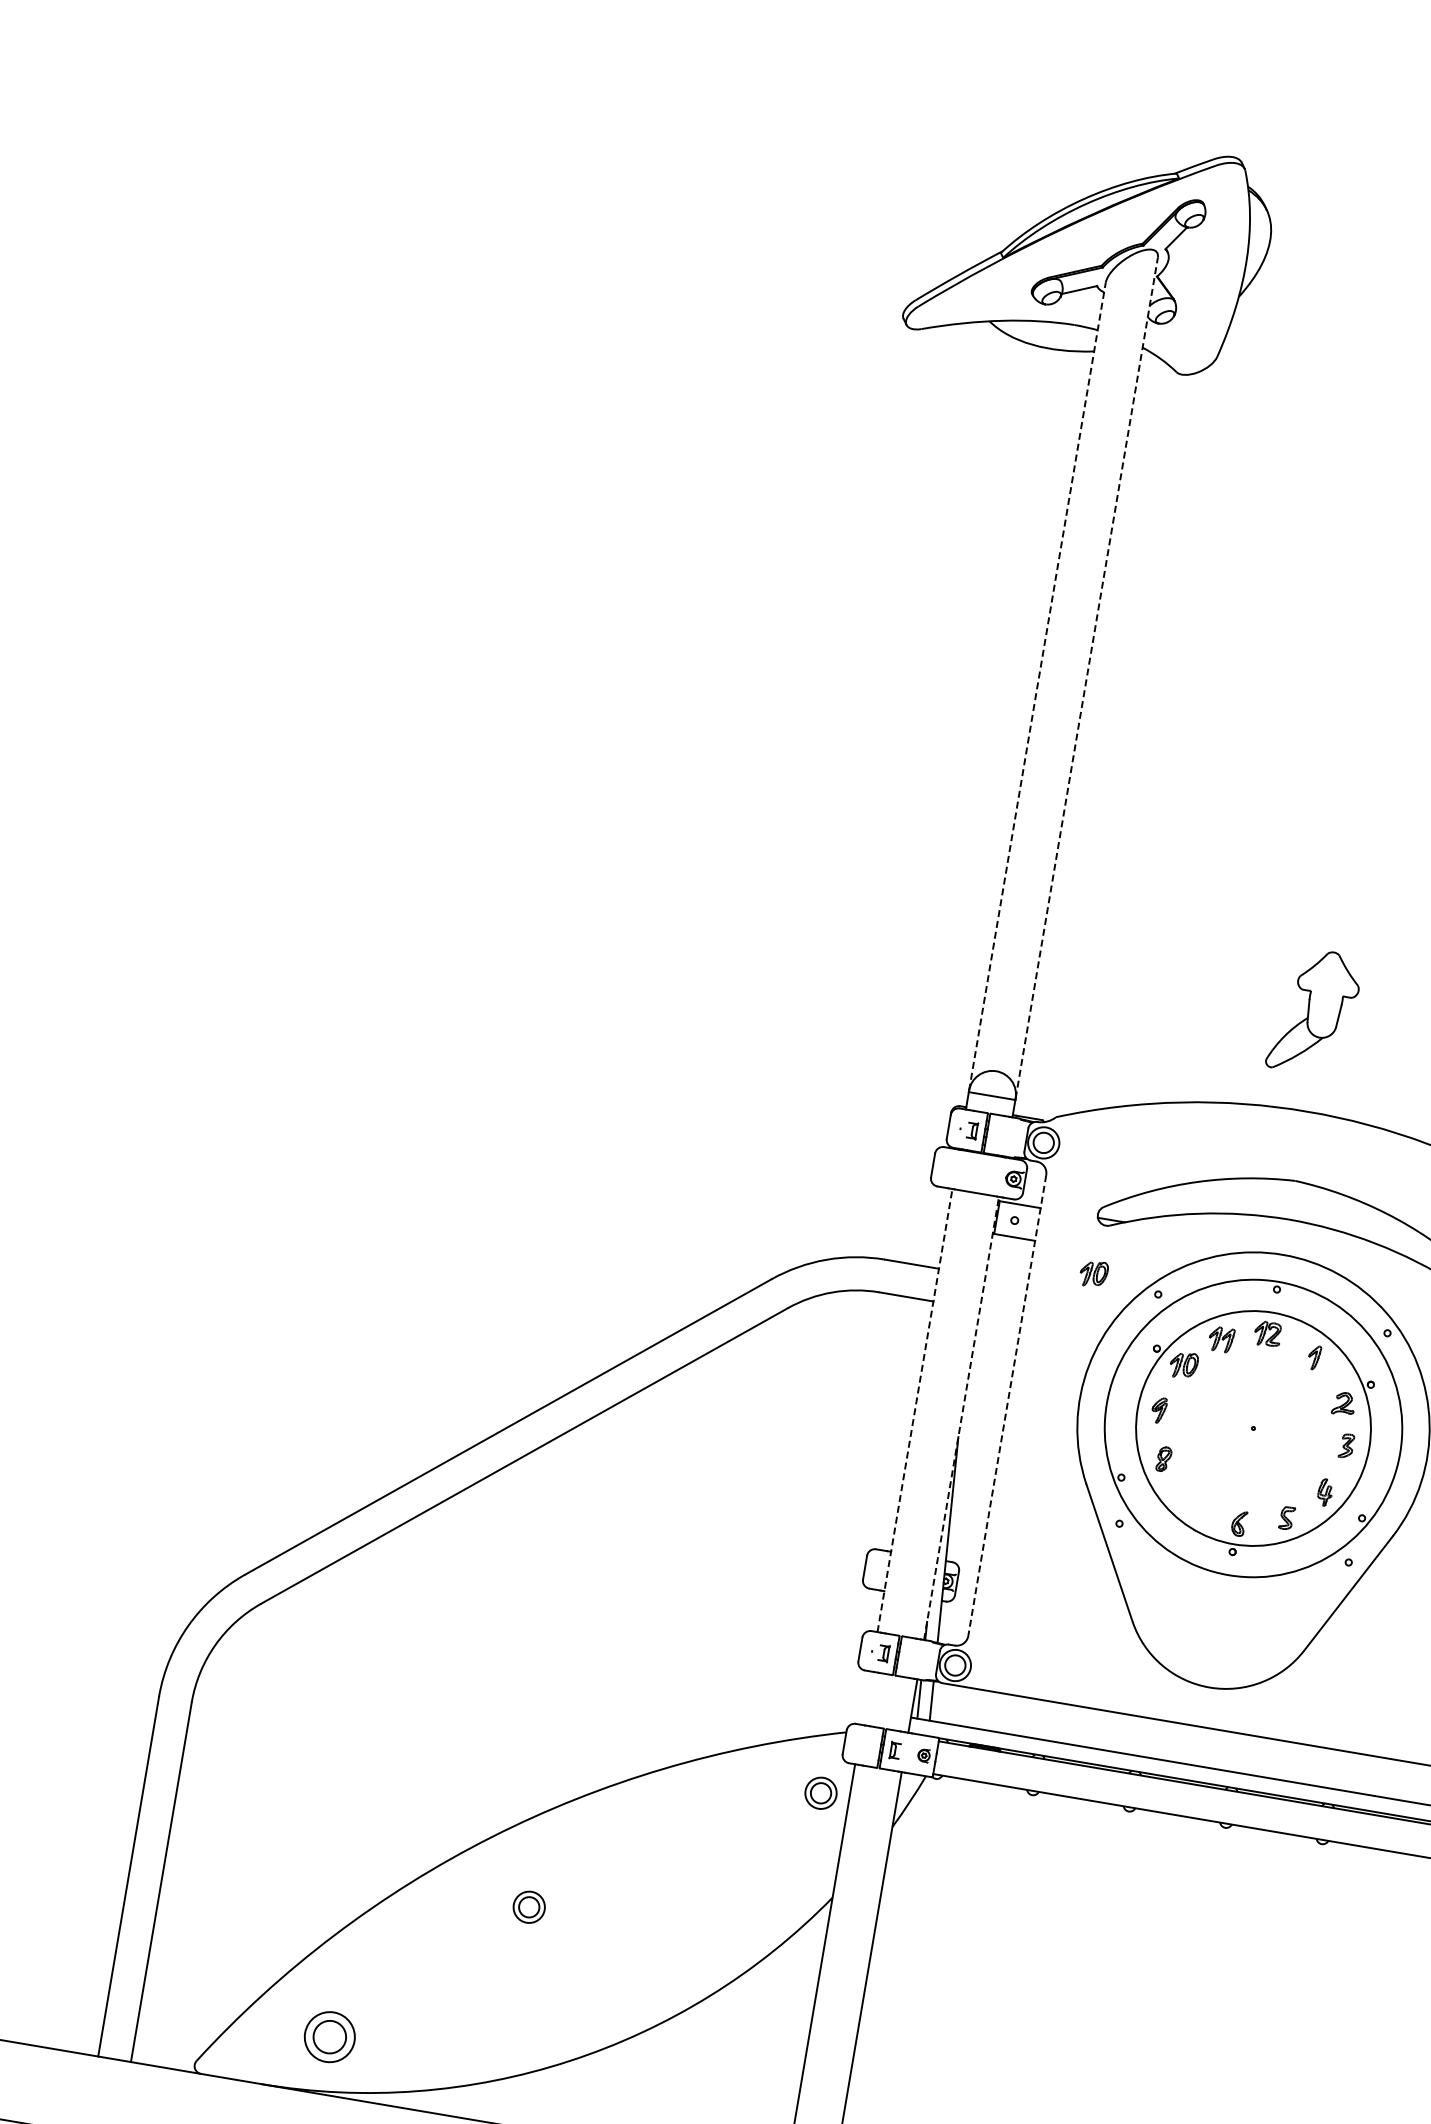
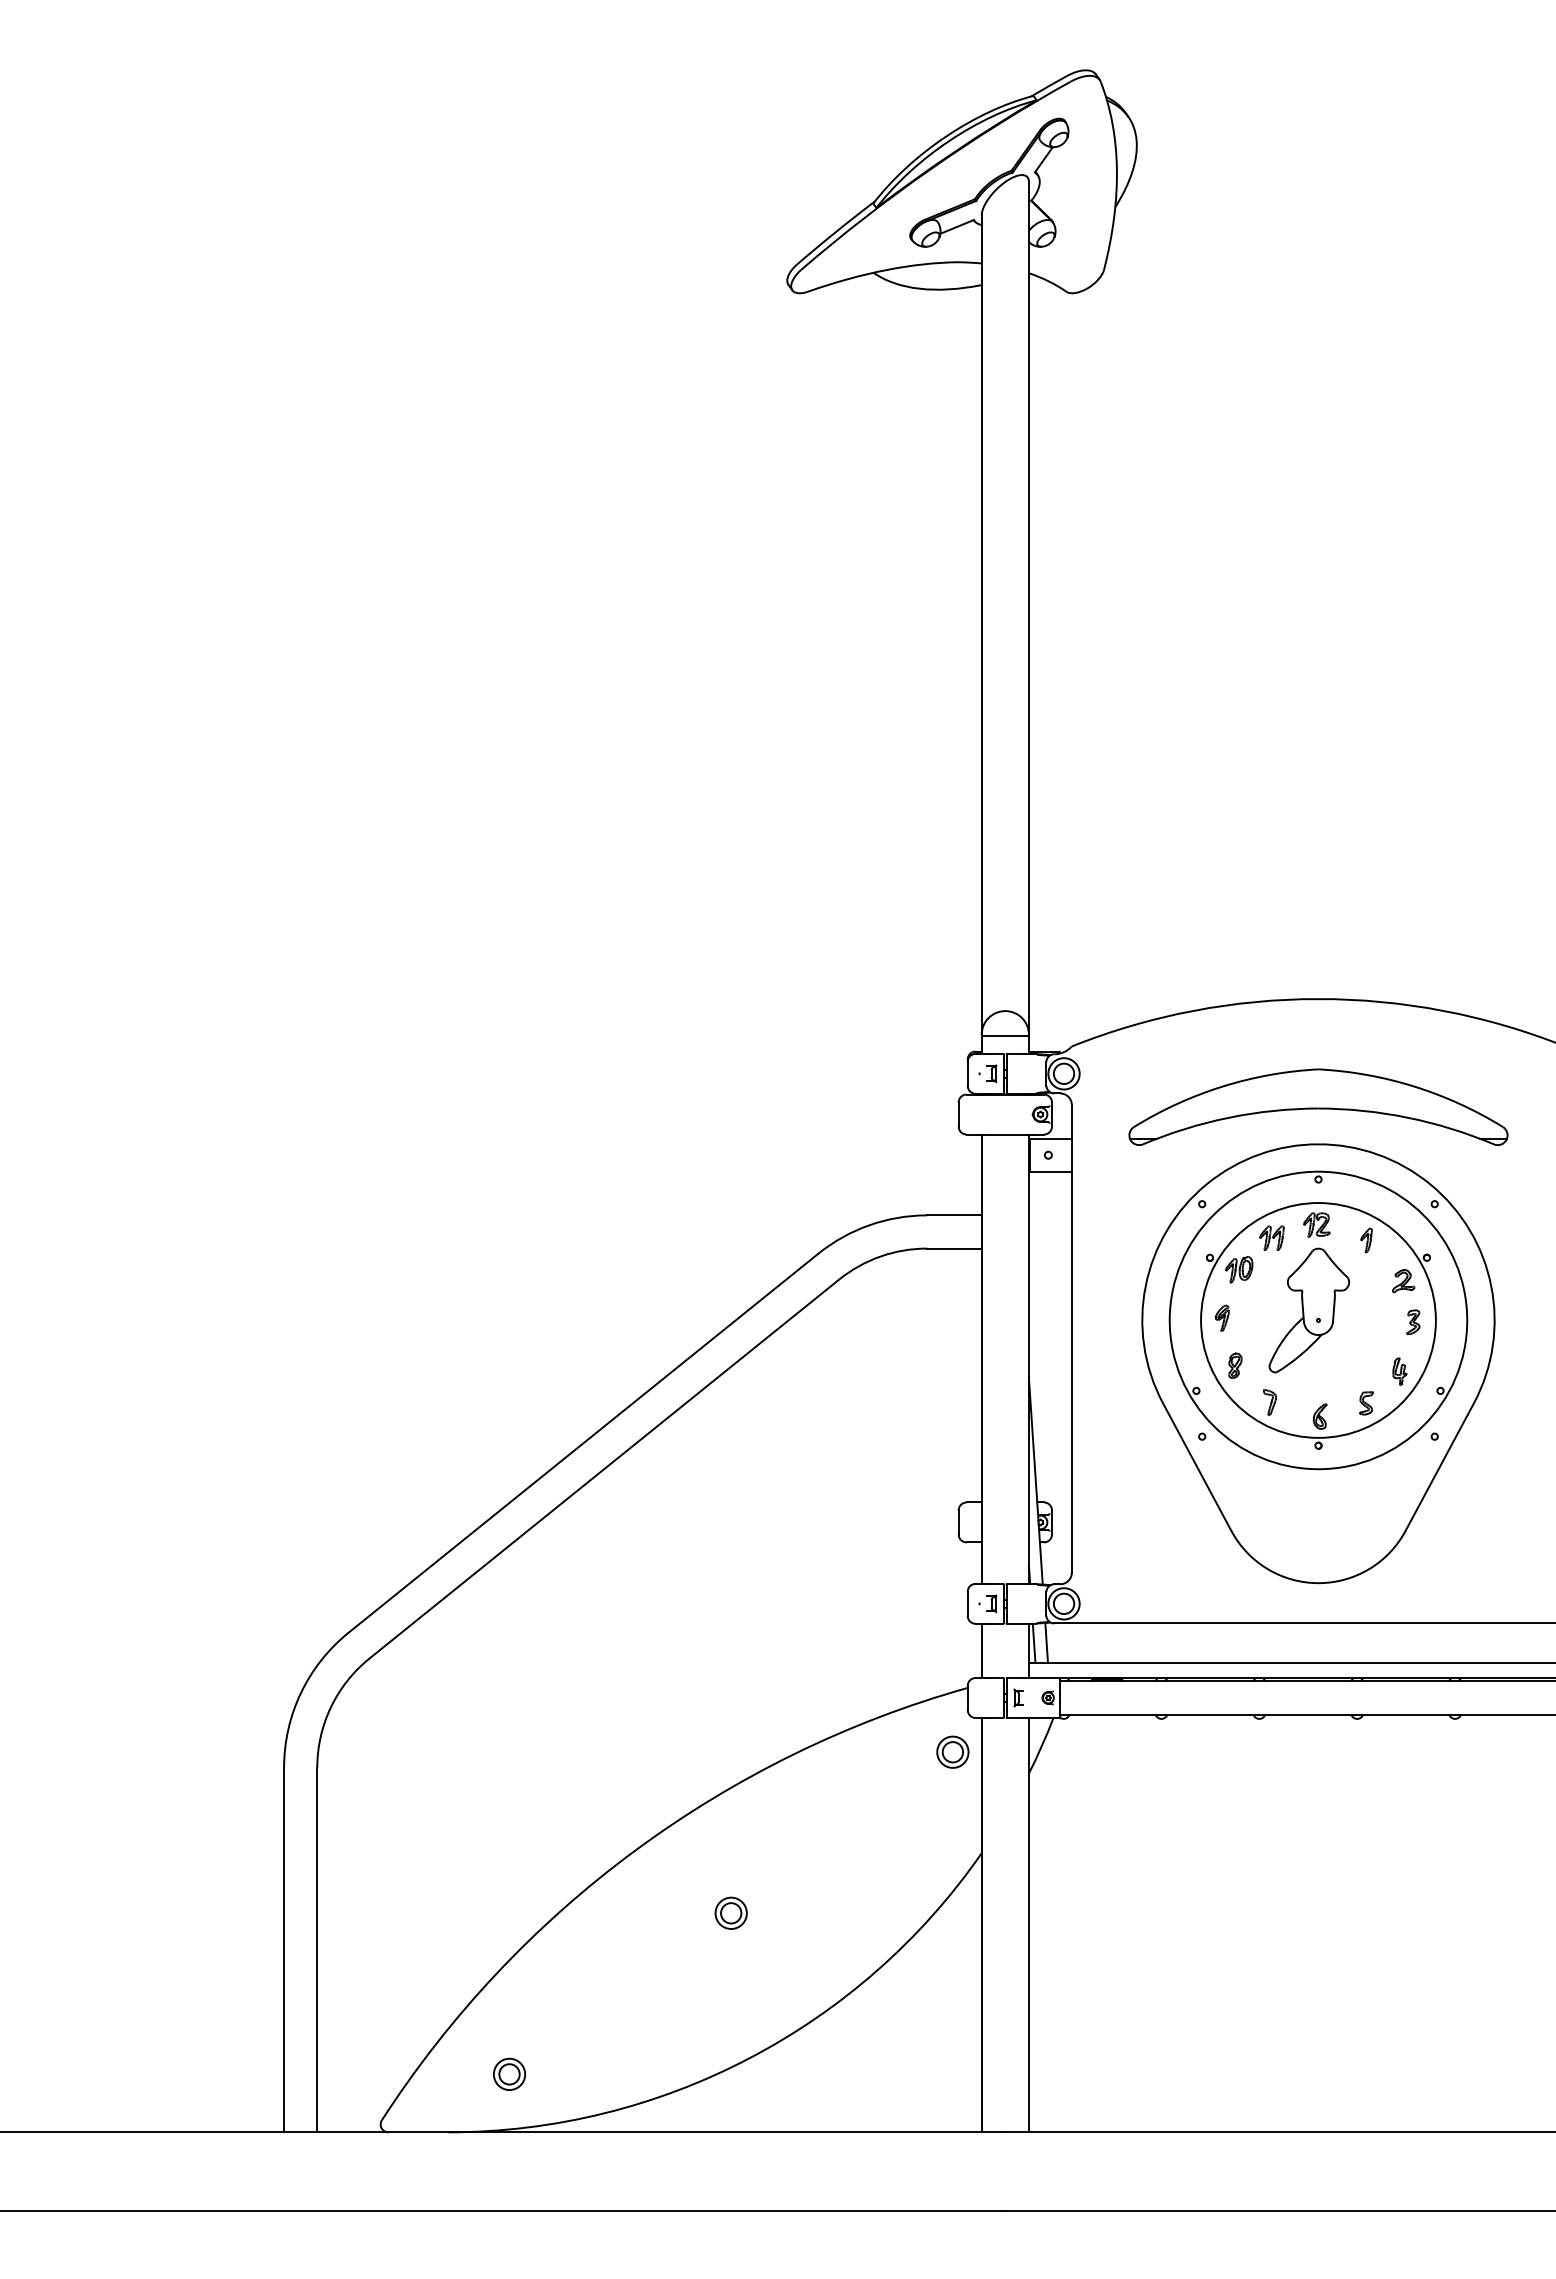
line: (1086, 677) -> (1028, 607), dashed -> solid
line: (1037, 687) -> (981, 625), dashed -> solid
part: (1313, 1011) -> (1308, 1310), moved
part: (1094, 1273) -> (1135, 1194), removed
line: (1006, 1405) -> (1071, 1338), dashed -> solid
line: (914, 1410) -> (981, 1359), dashed -> solid
line: (961, 1418) -> (1028, 1359), dashed -> solid
part: (1191, 1501) -> (1269, 1402), added
line: (866, 1697) -> (981, 1650), added
part: (528, 1906) -> (730, 1912), moved
part: (330, 2036) -> (509, 2073), size x0.62

